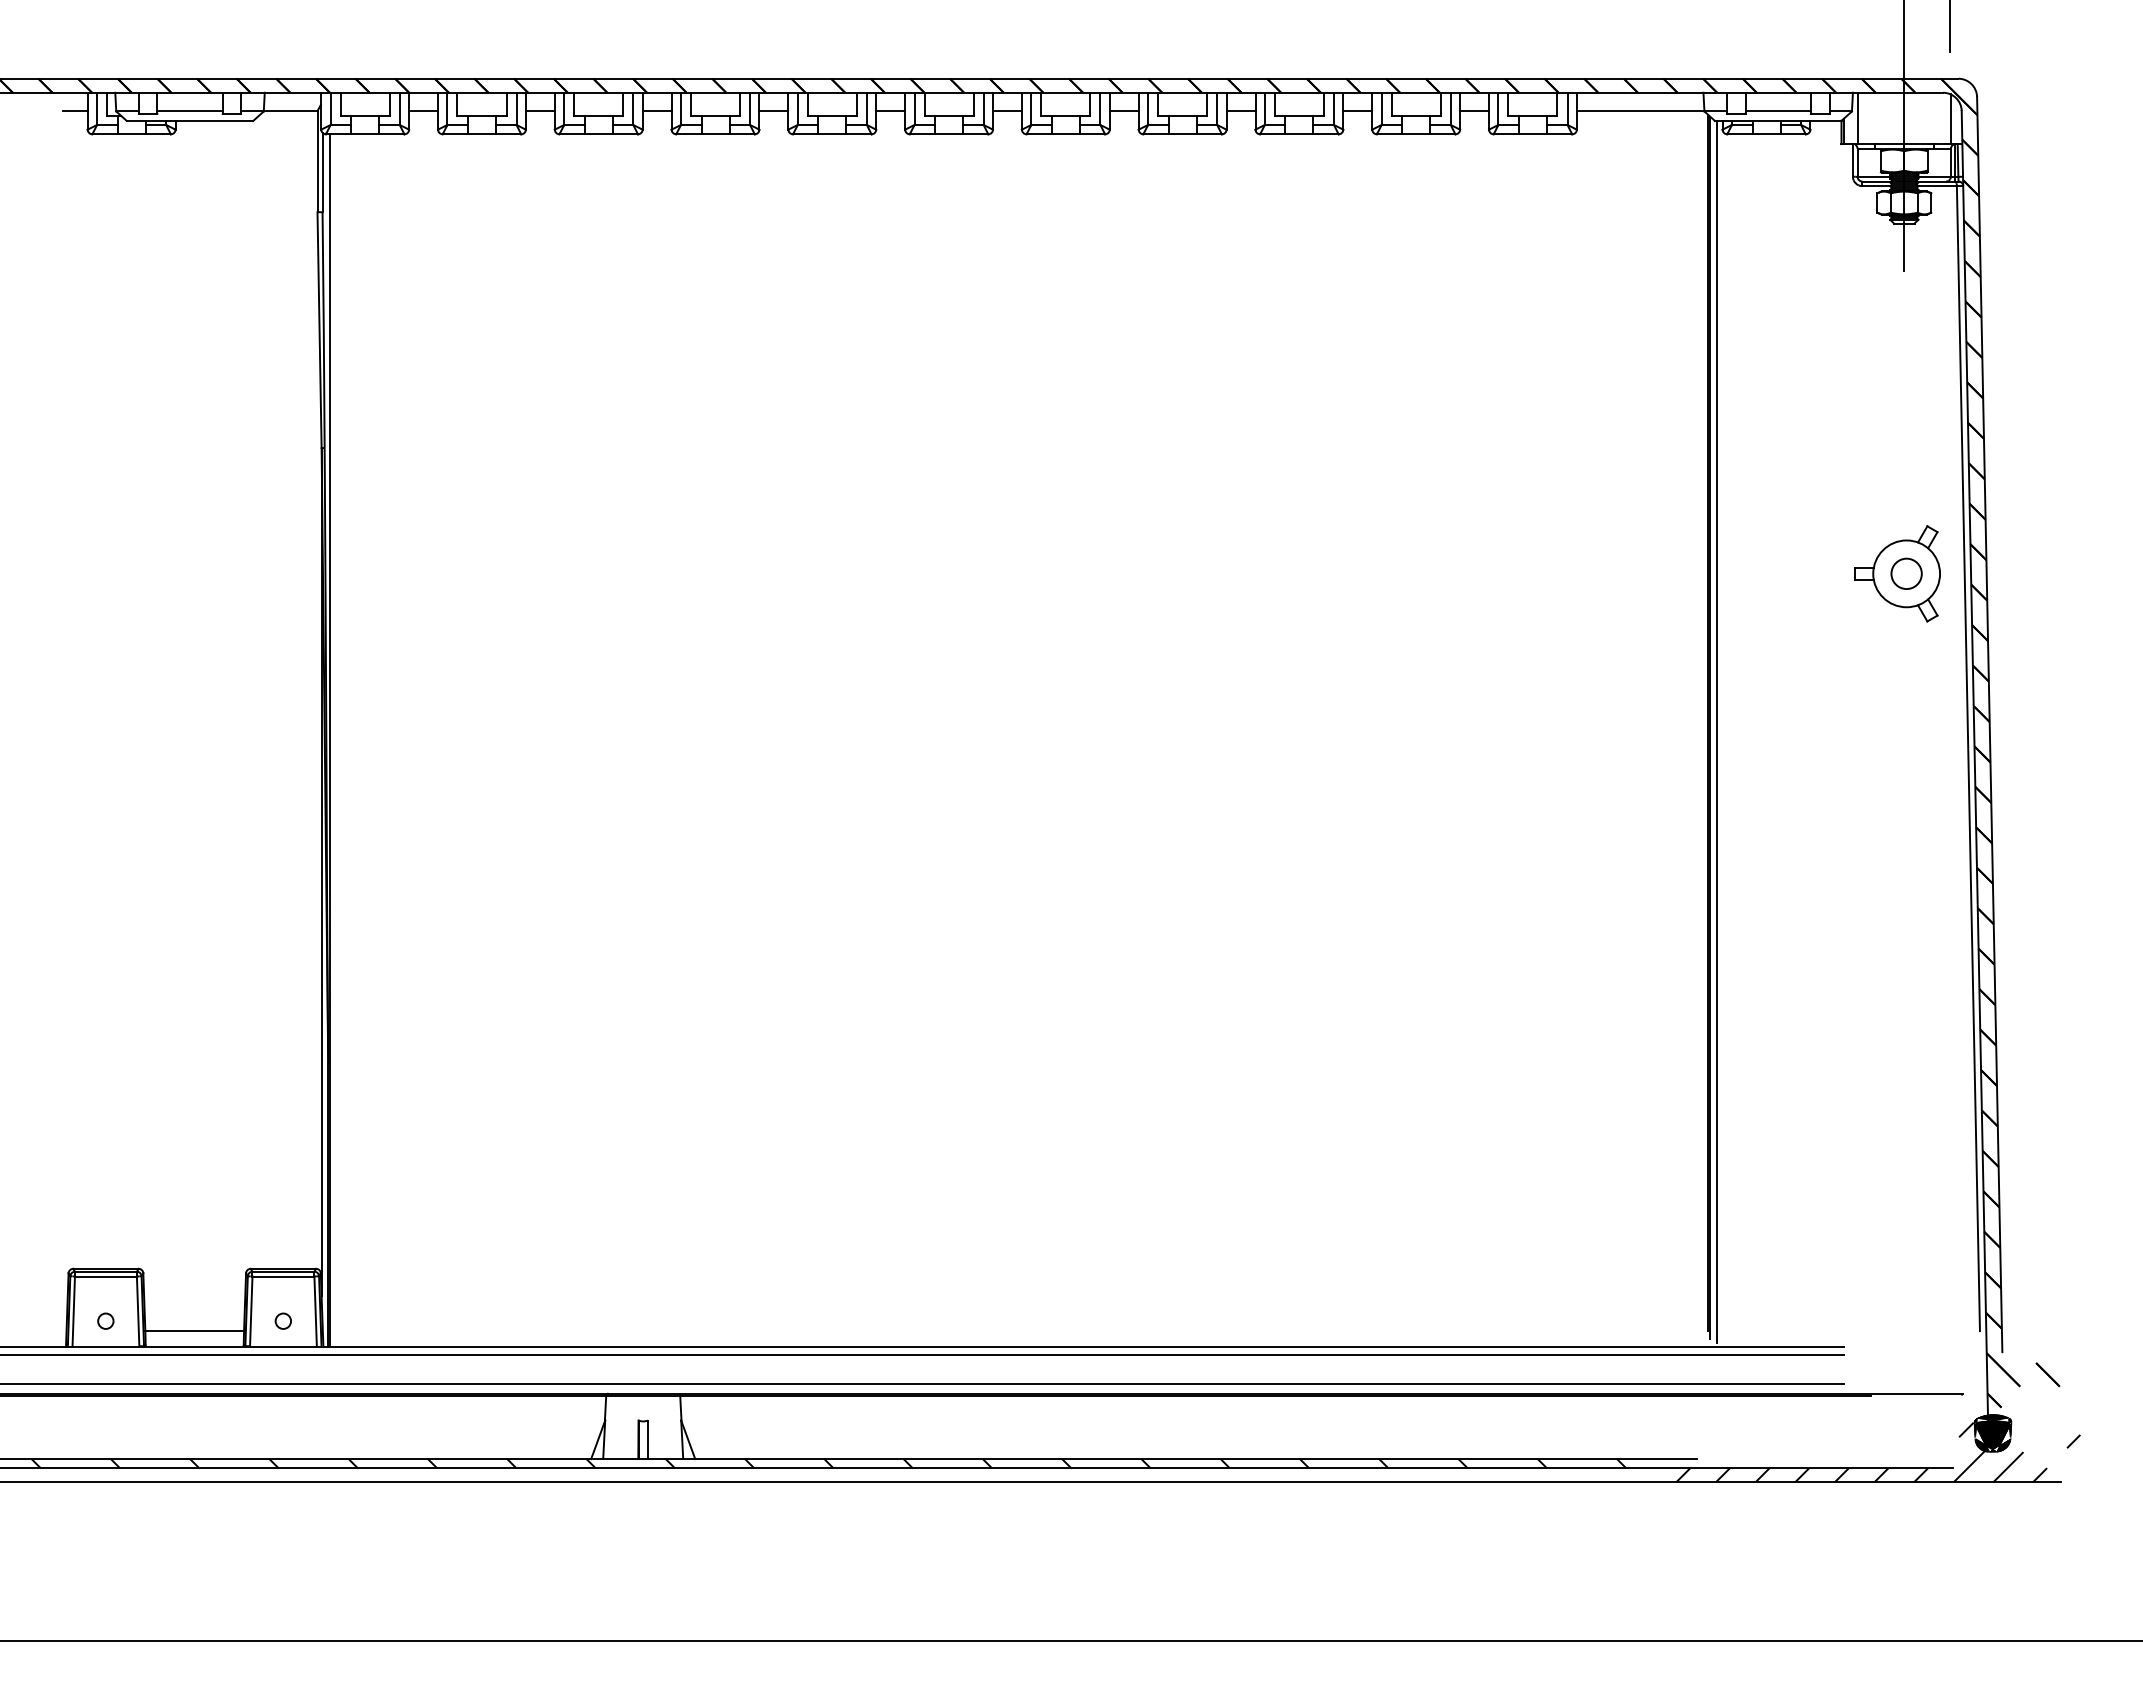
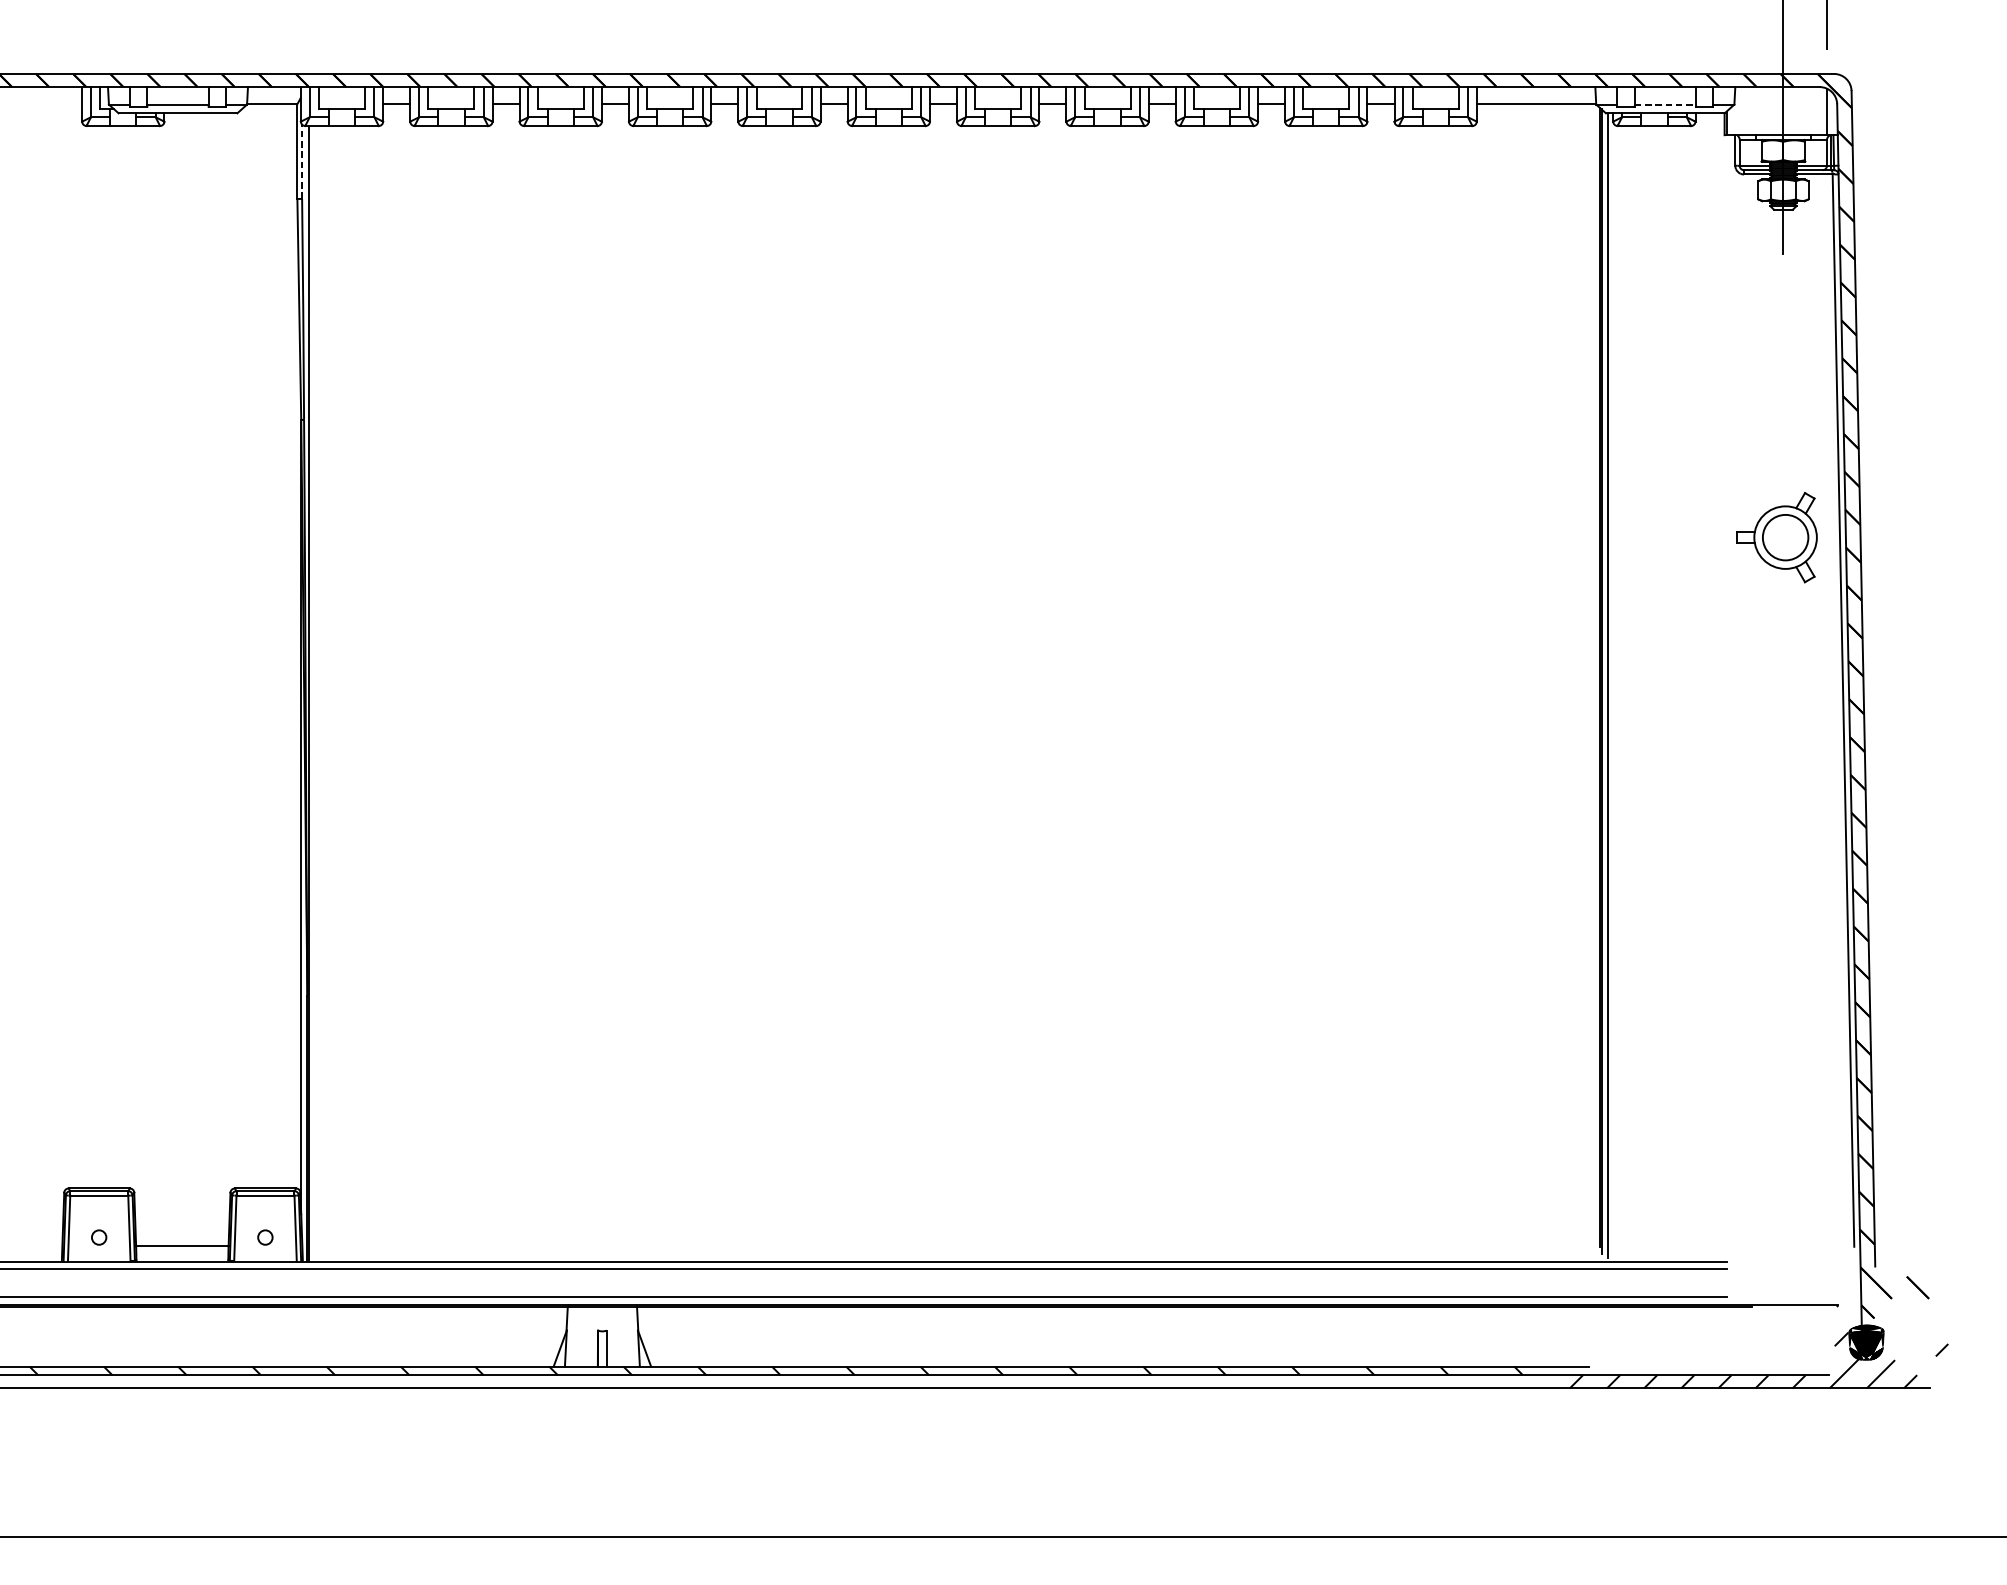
line: (74, 111) -> (69, 104), removed
line: (1778, 111) -> (1665, 104), solid -> dashed
line: (1857, 118) -> (1739, 111), removed
line: (322, 172) -> (302, 161), solid -> dashed
circle: (1906, 573) -> (1785, 537), size x1.6

